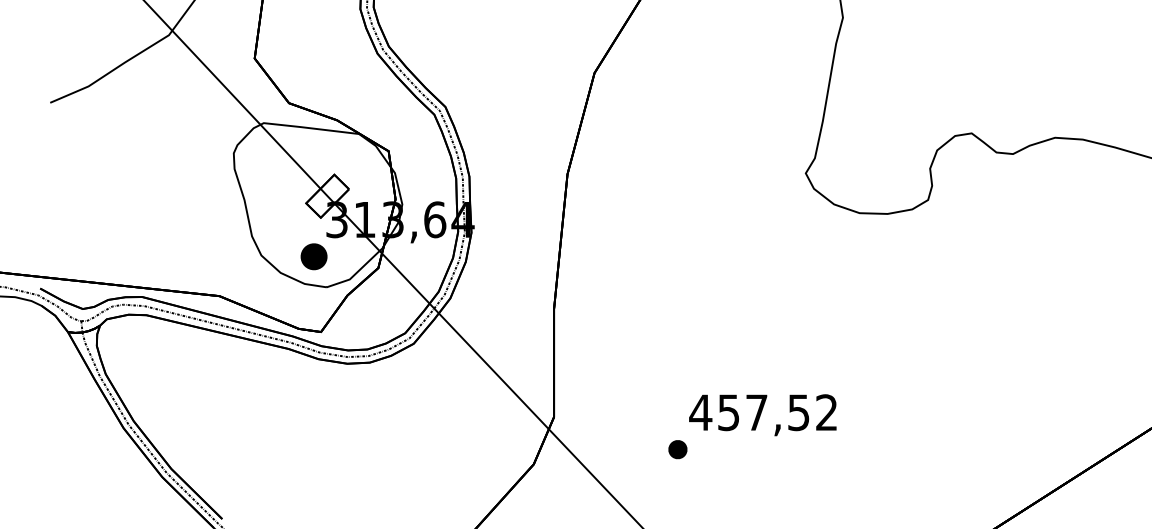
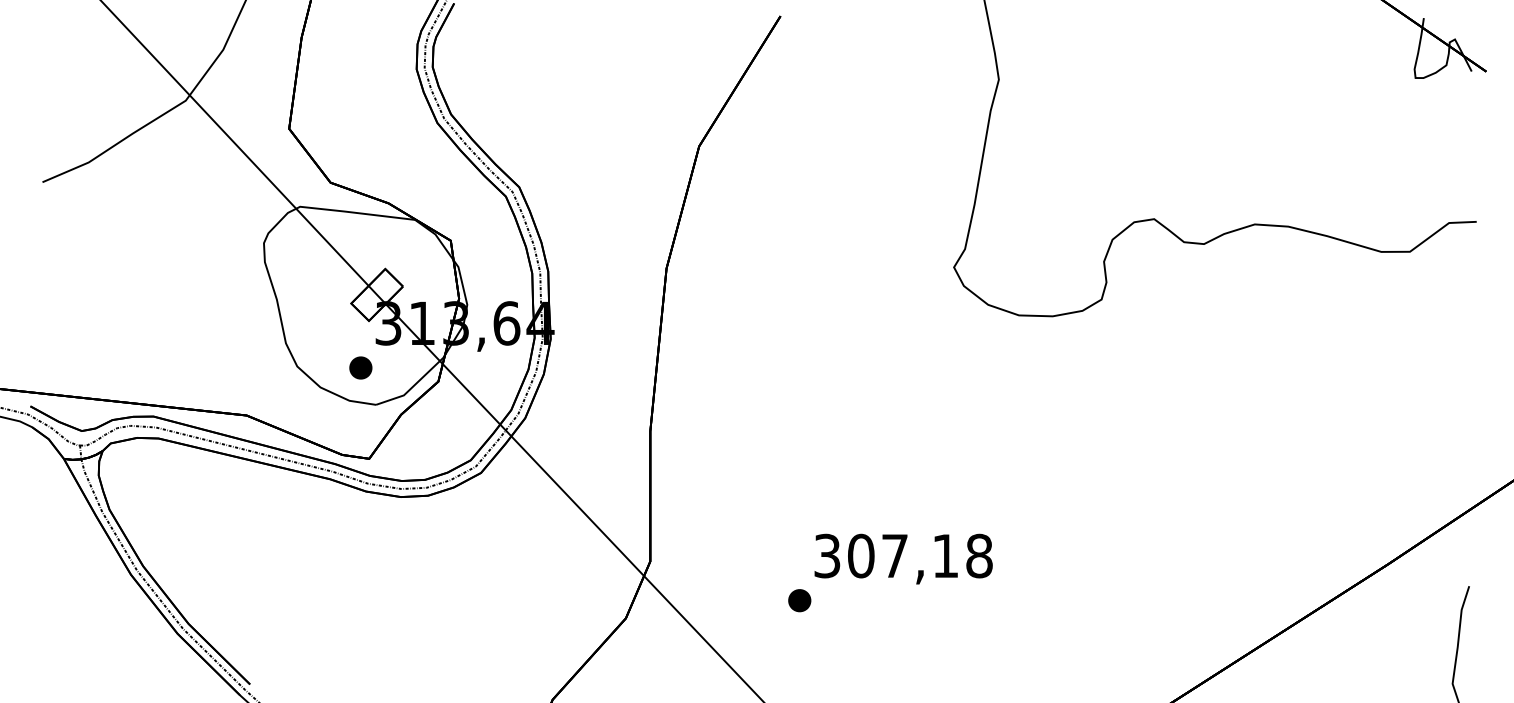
part: (313, 256) -> (360, 367), size x0.71
text: (763, 412) -> (902, 555), 457,52 -> 307,18

